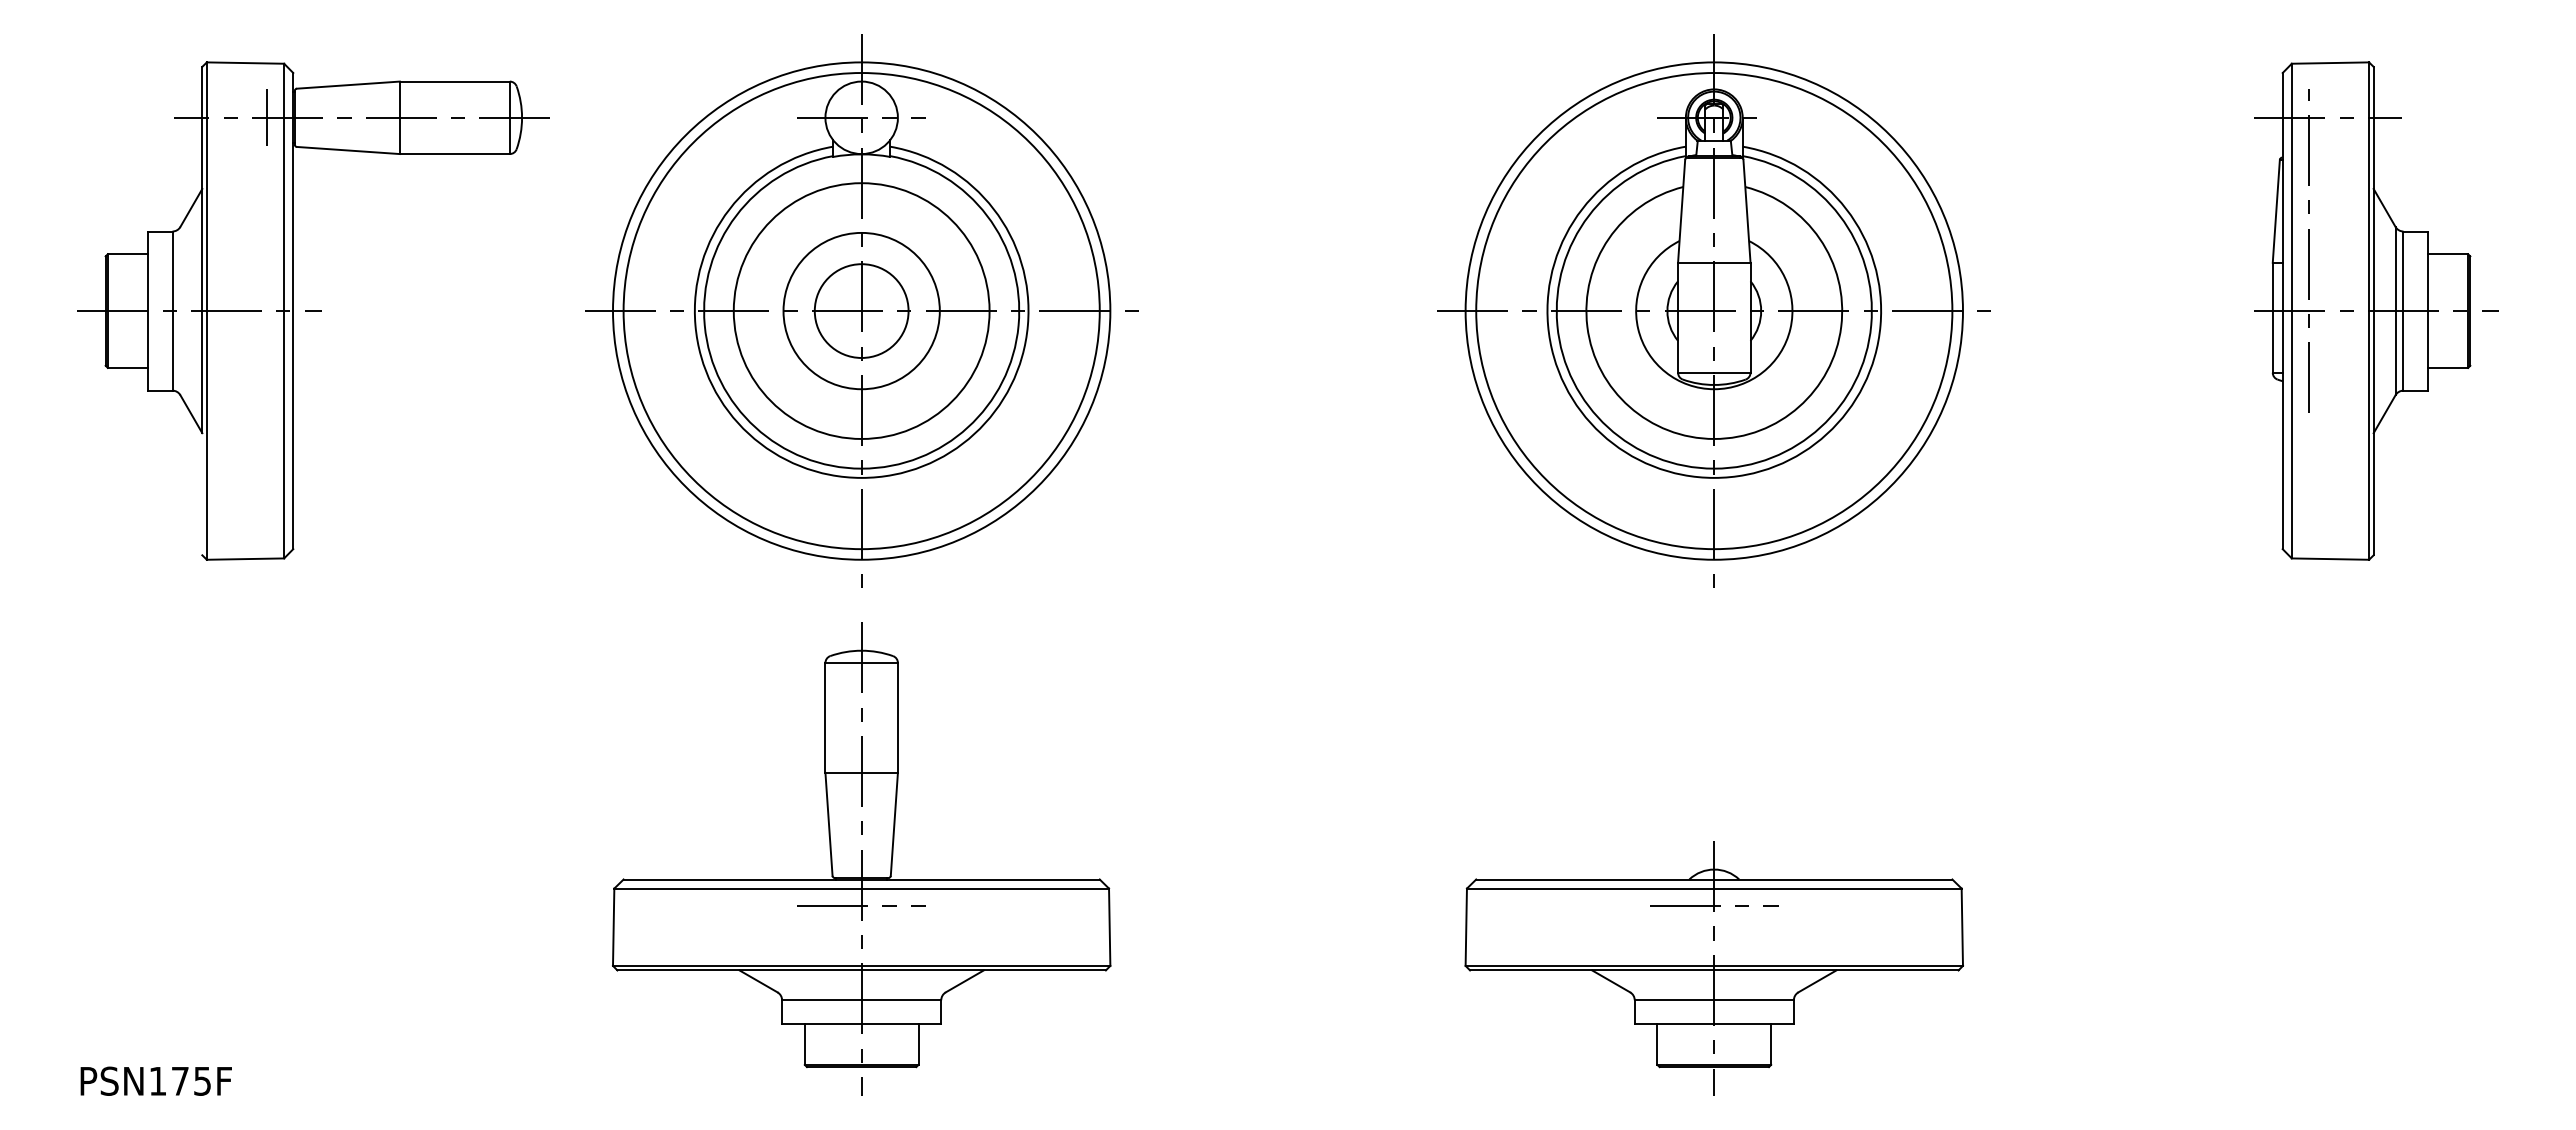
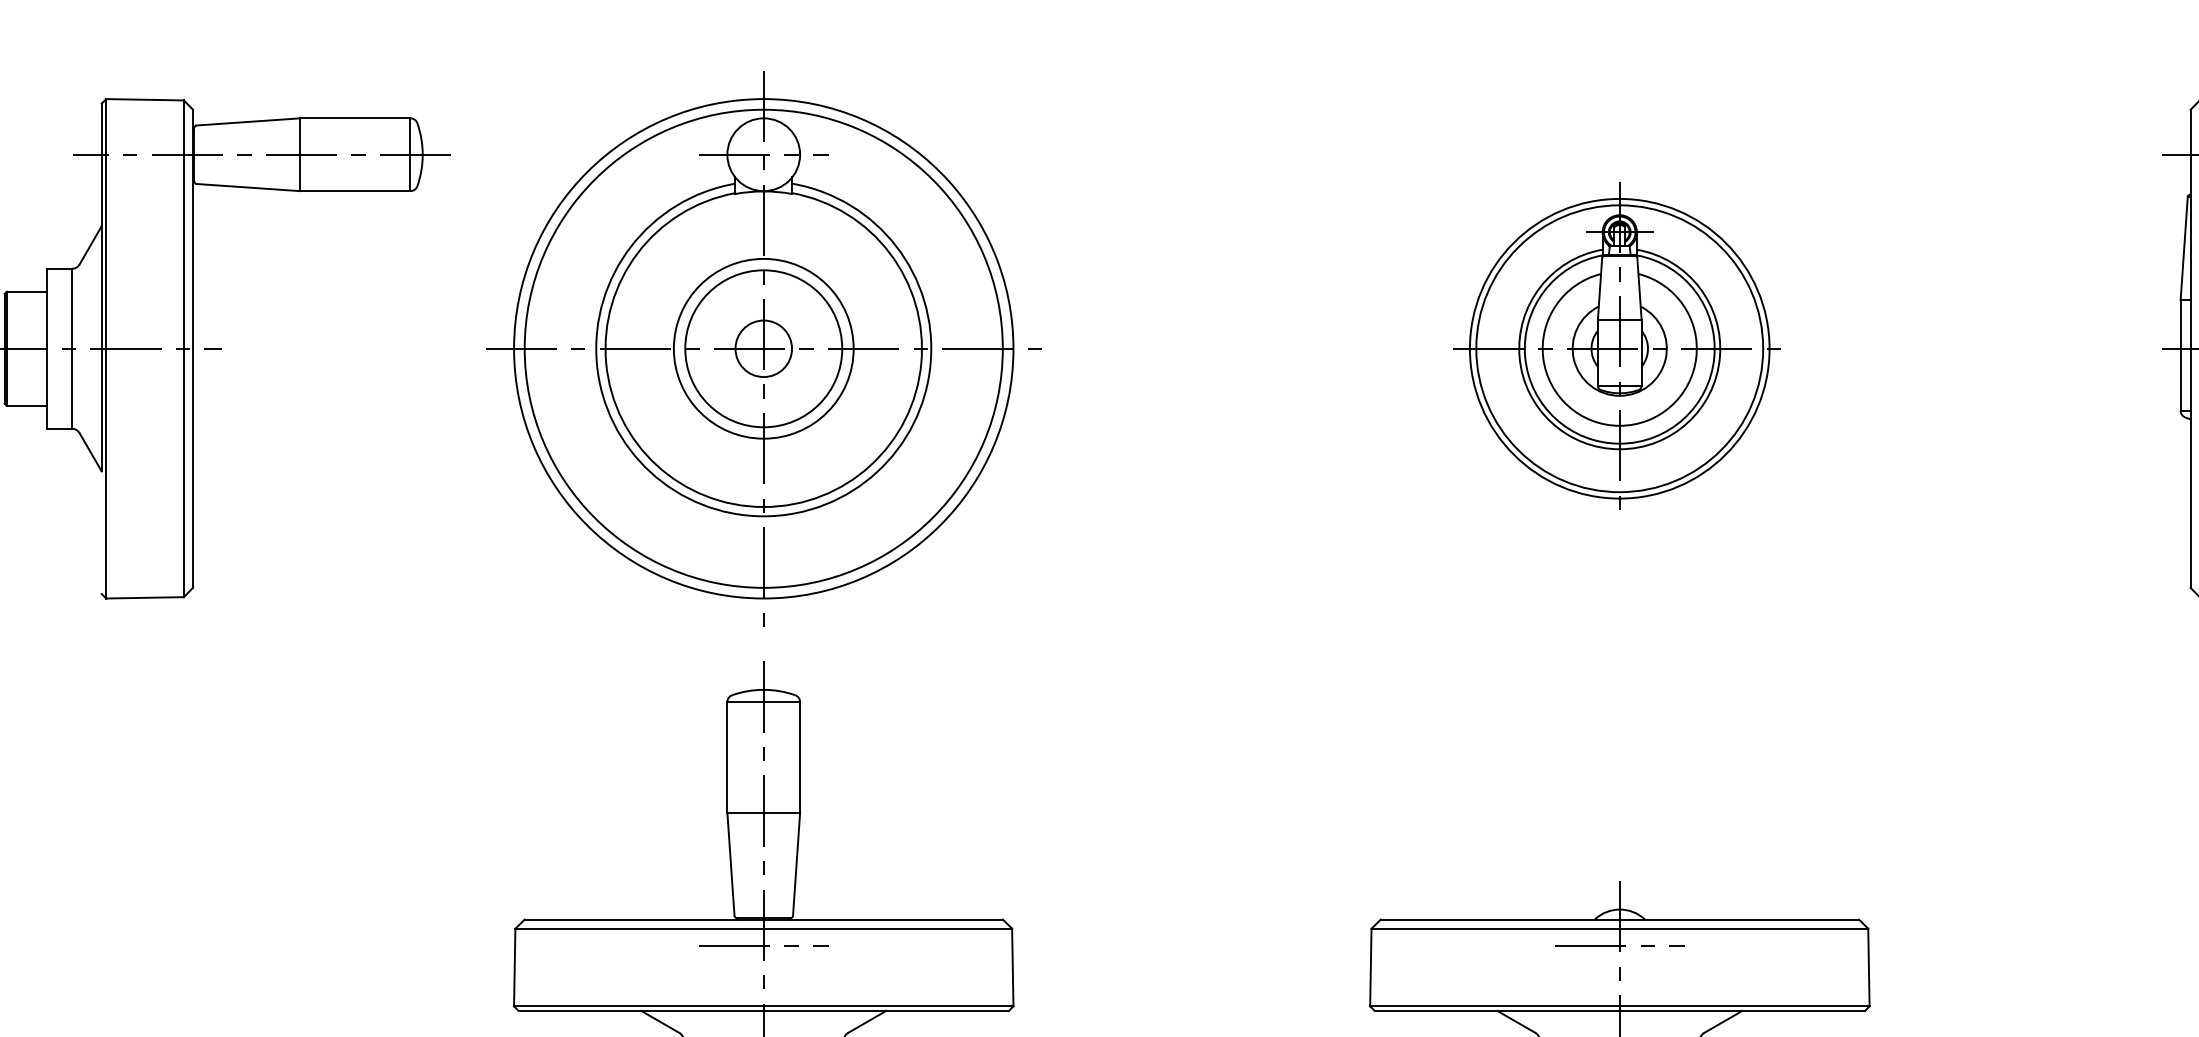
line: (266, 117) -> (166, 154), removed
circle: (861, 310) -> (763, 348), size x0.6
circle: (861, 310) -> (763, 348), size x0.7
part: (1713, 310) -> (1619, 348), size x0.6

